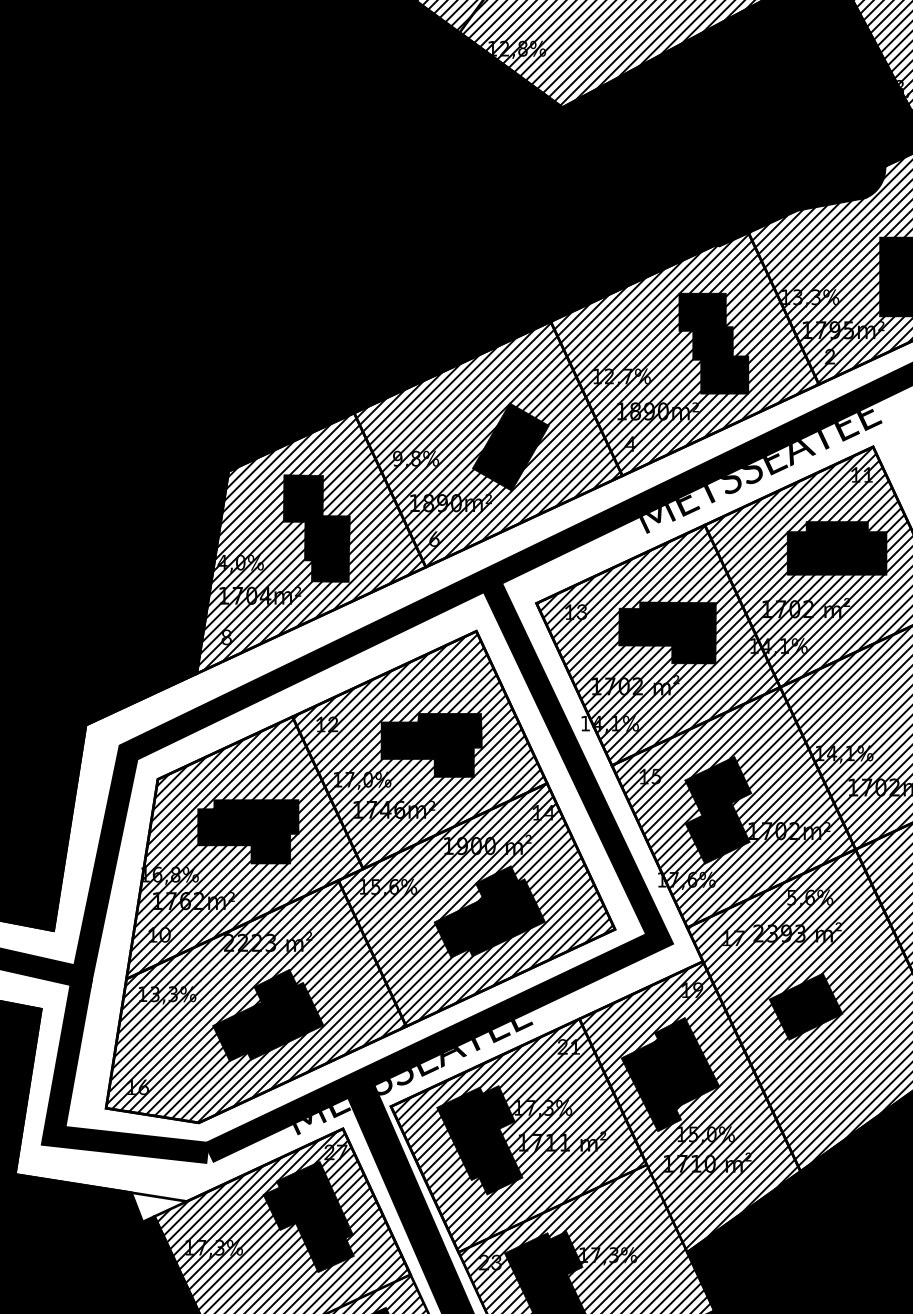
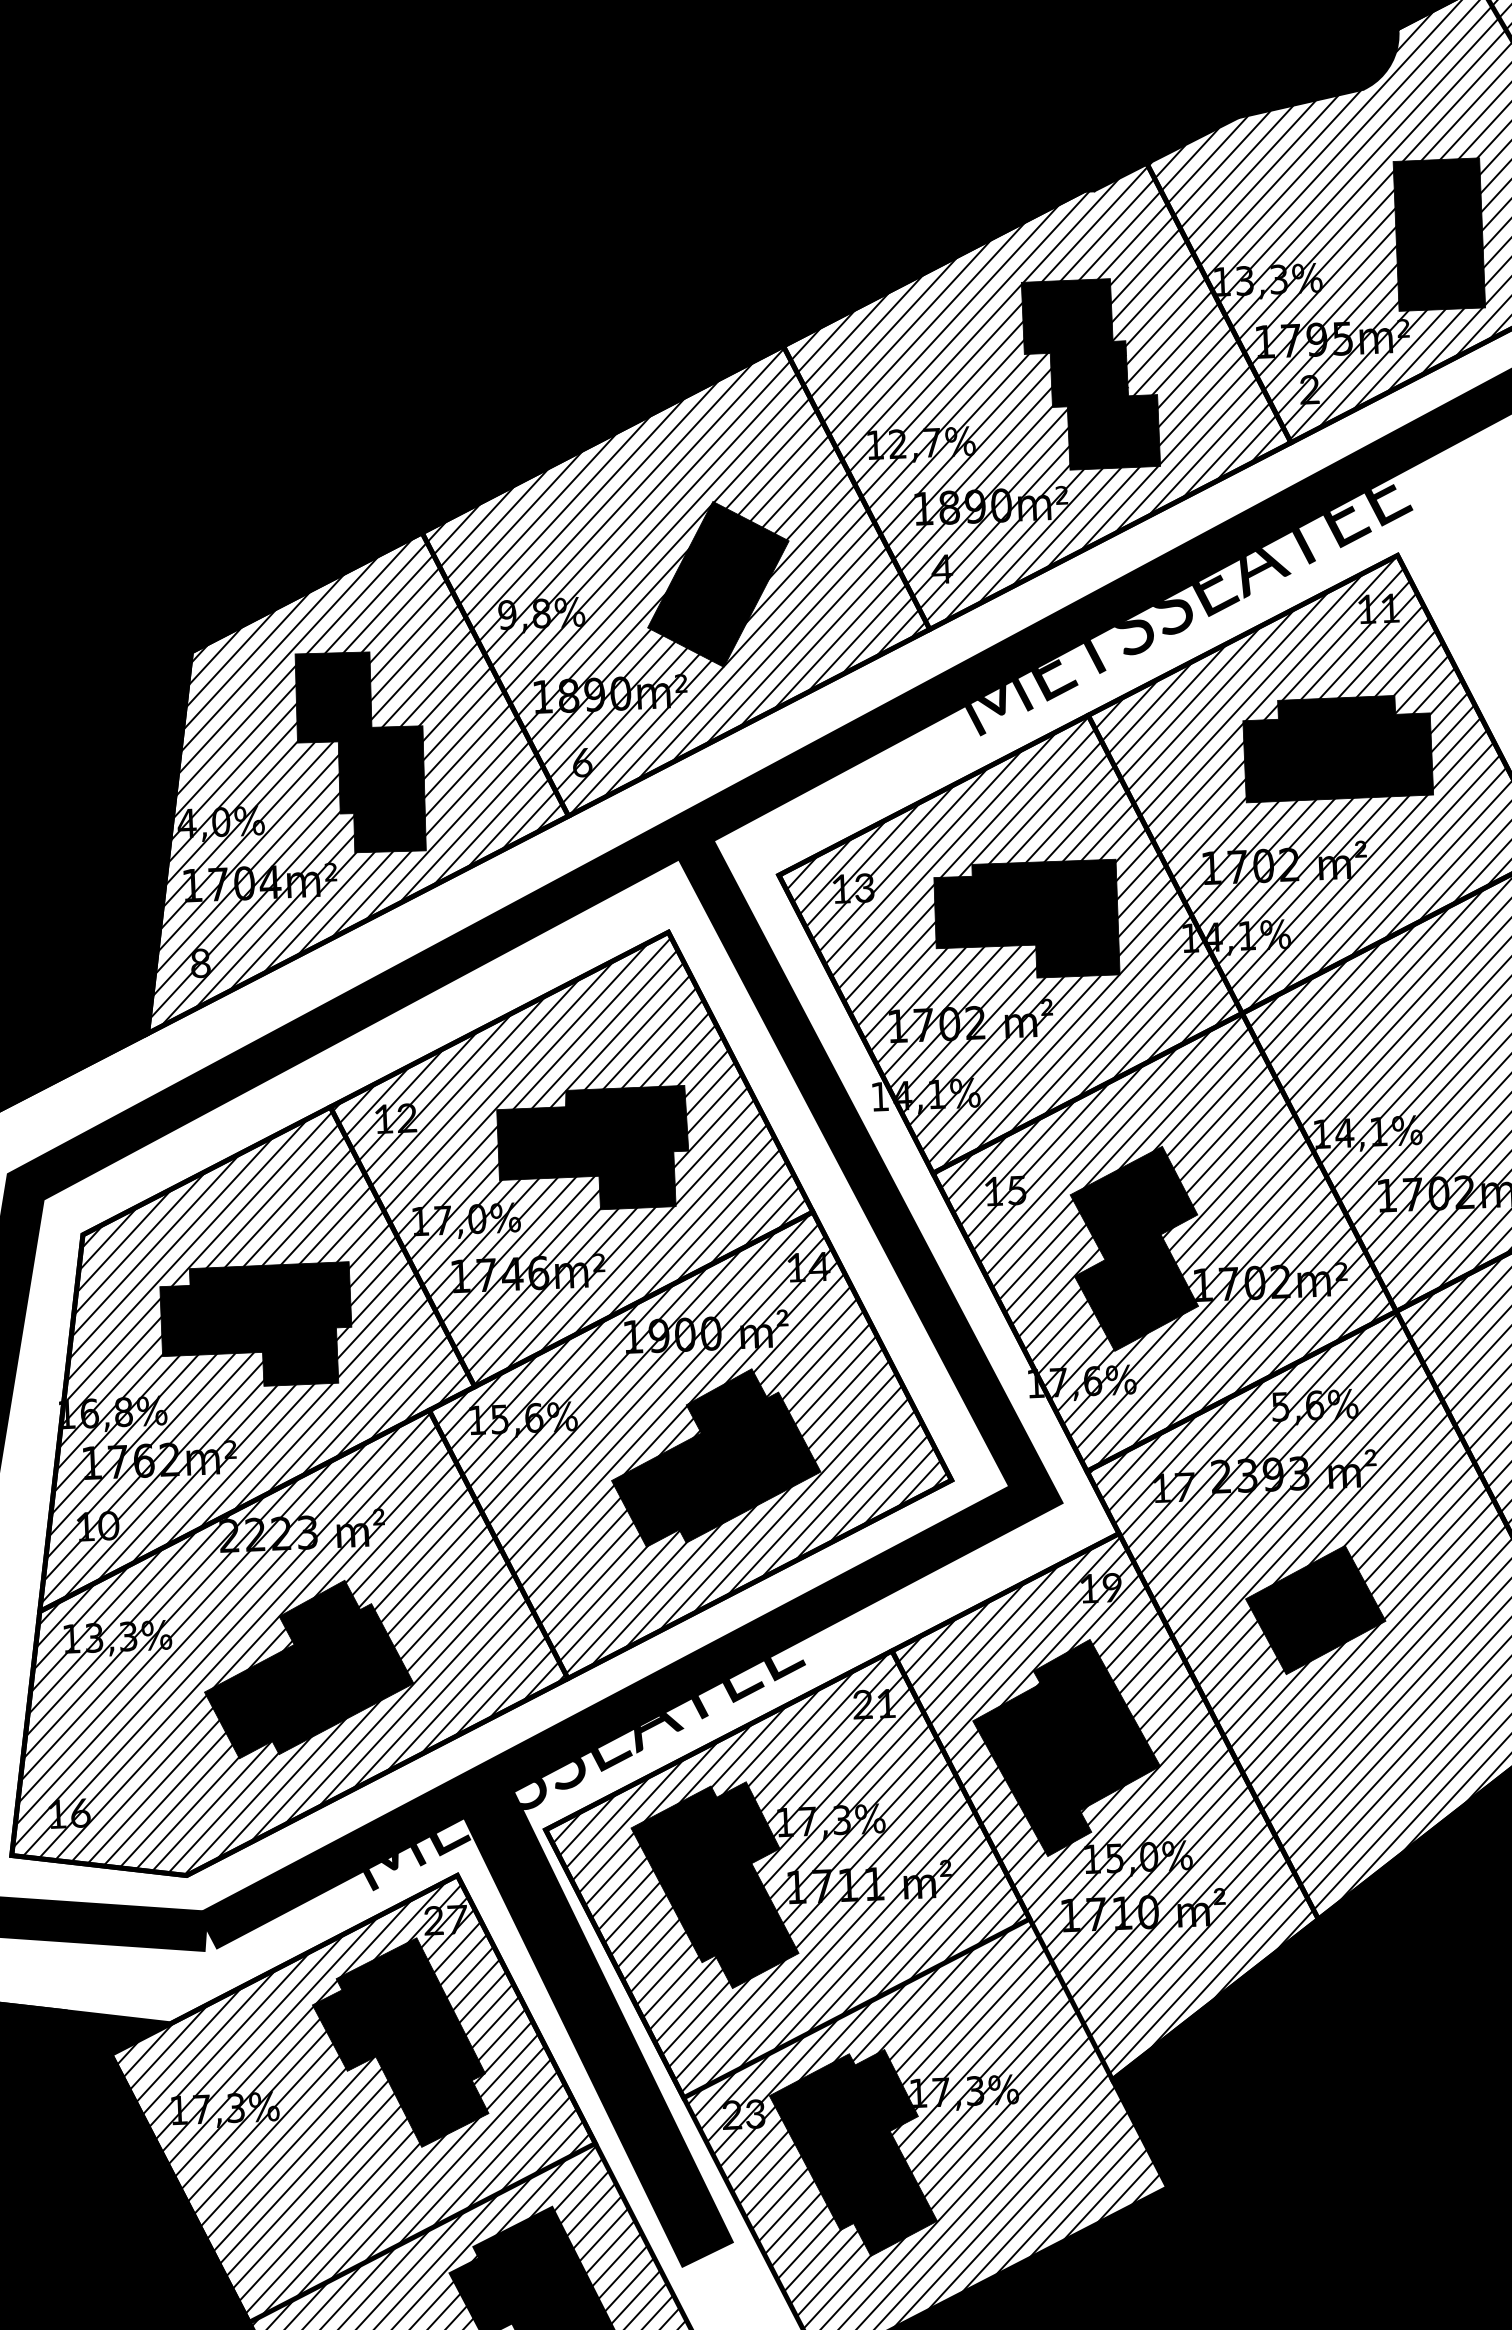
fill: (158, 1206) -> (117, 2035), added

